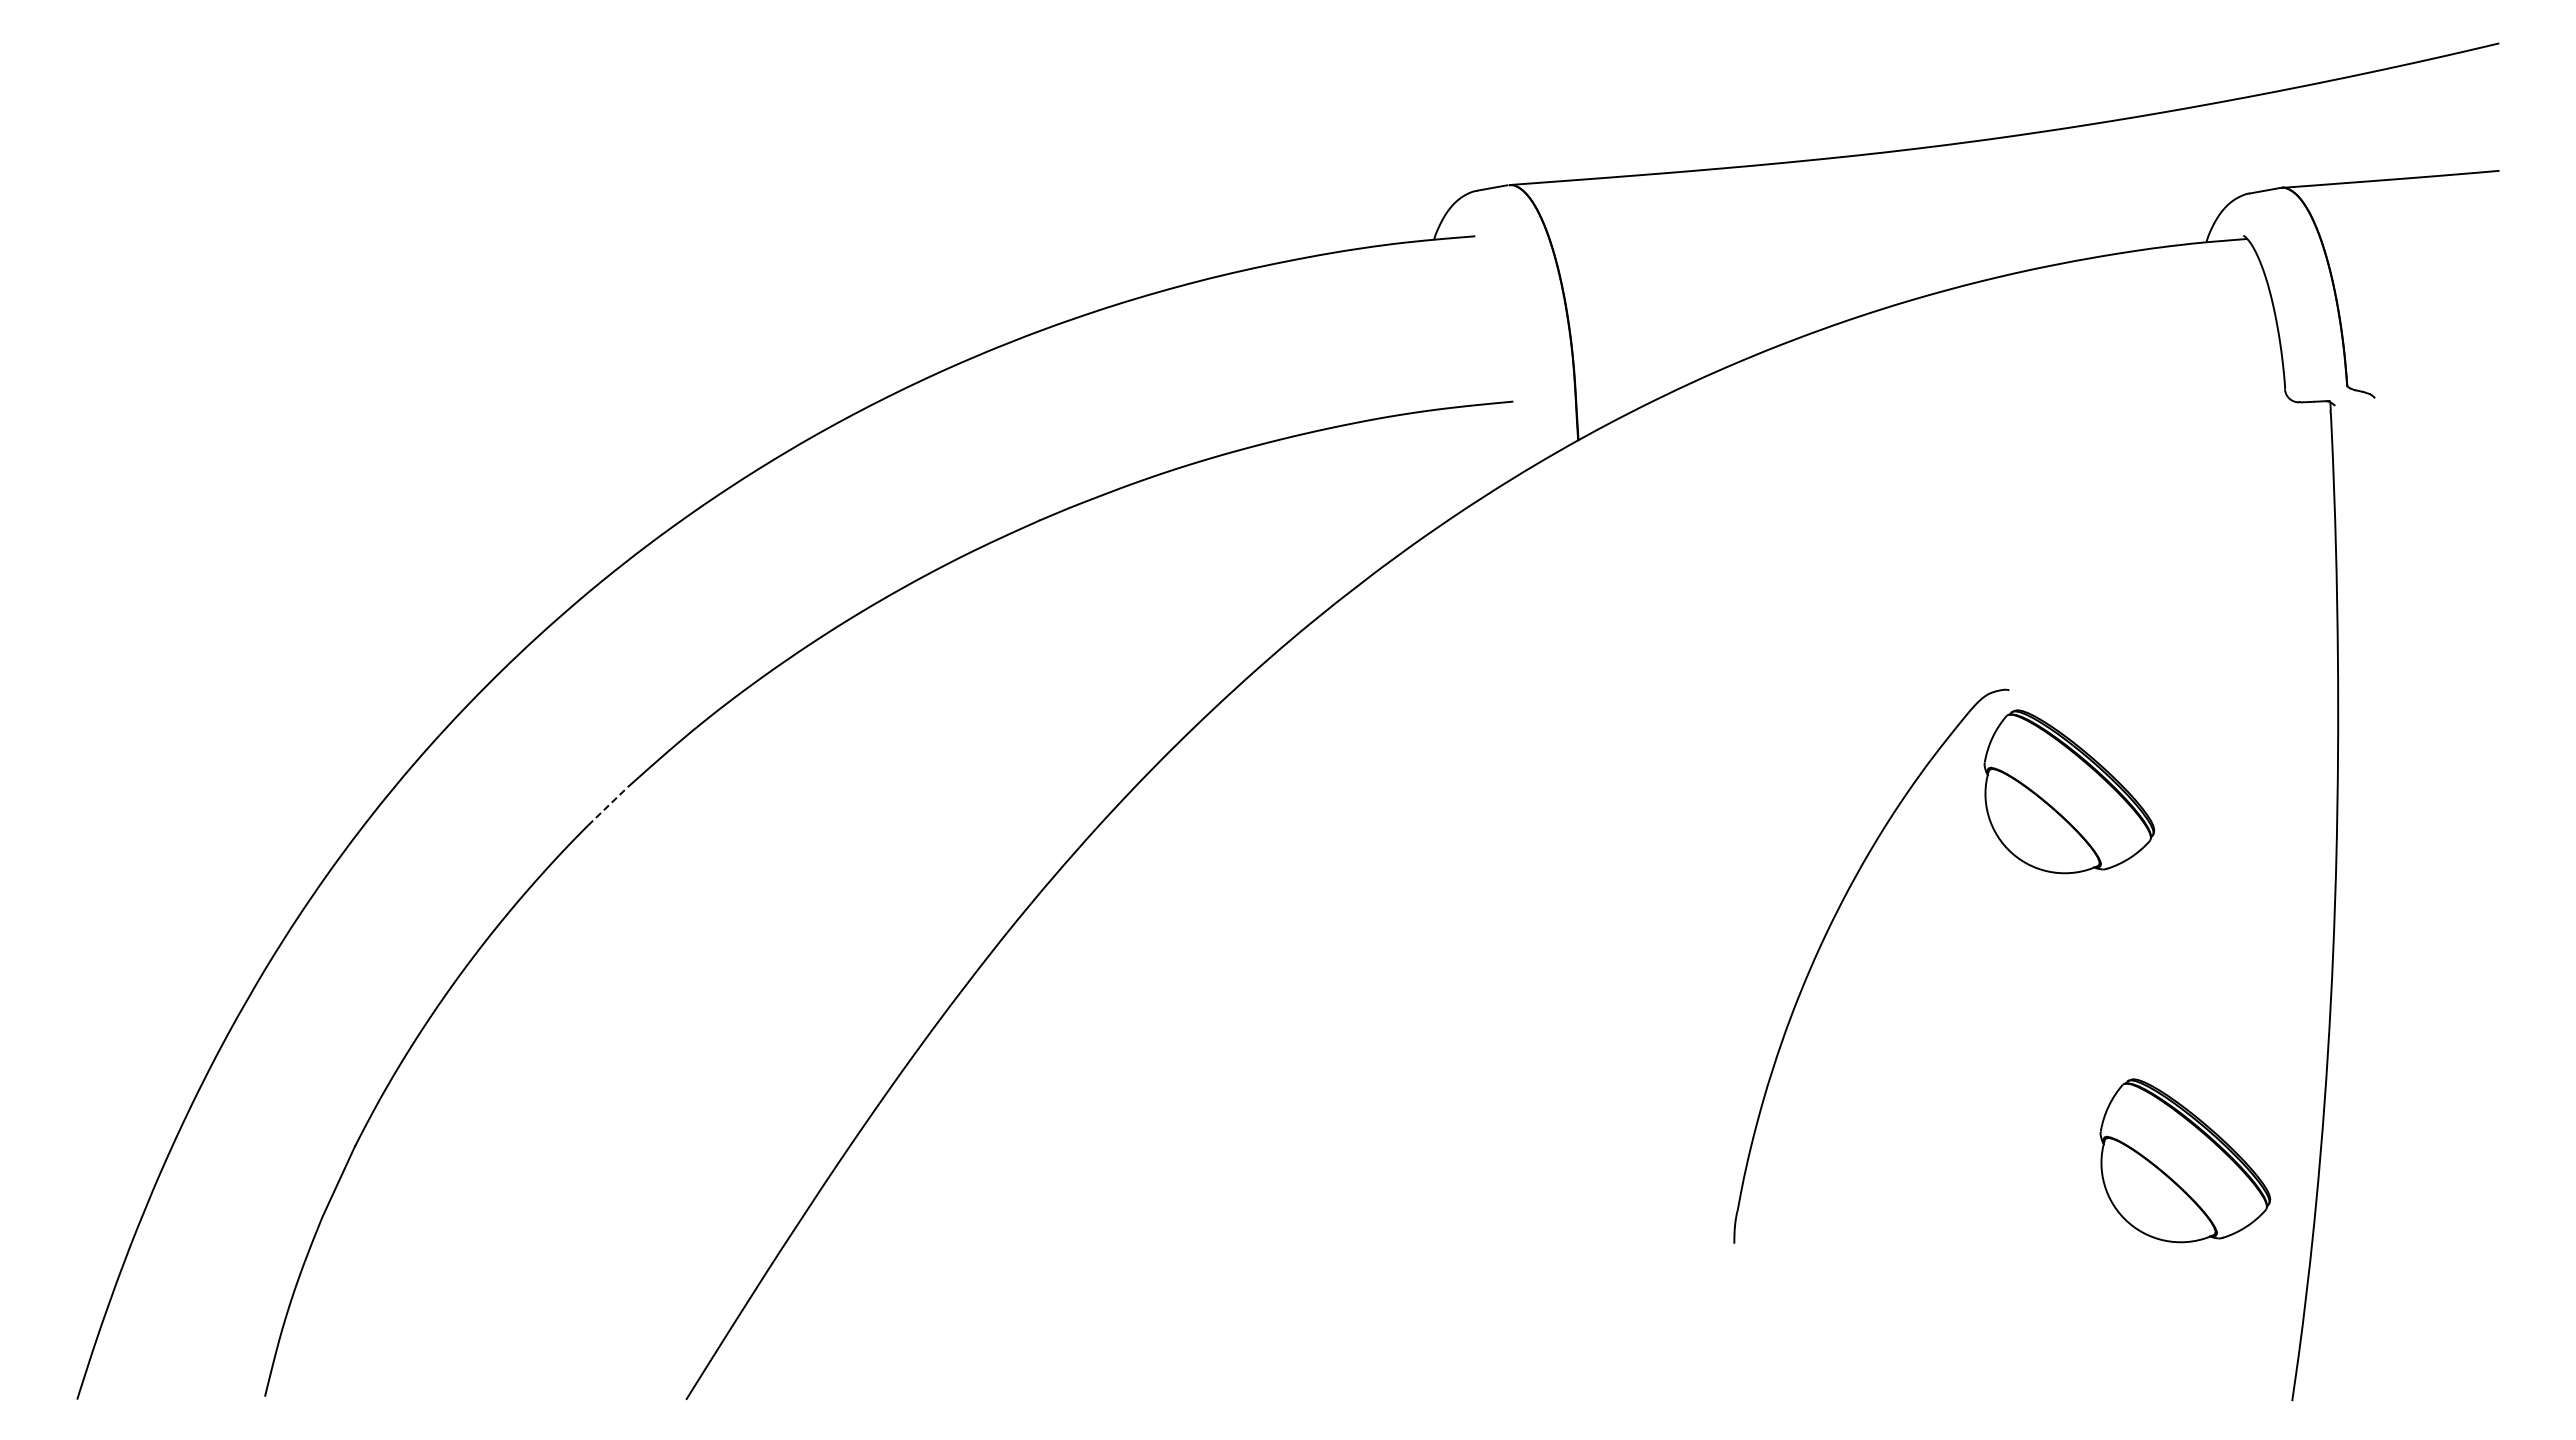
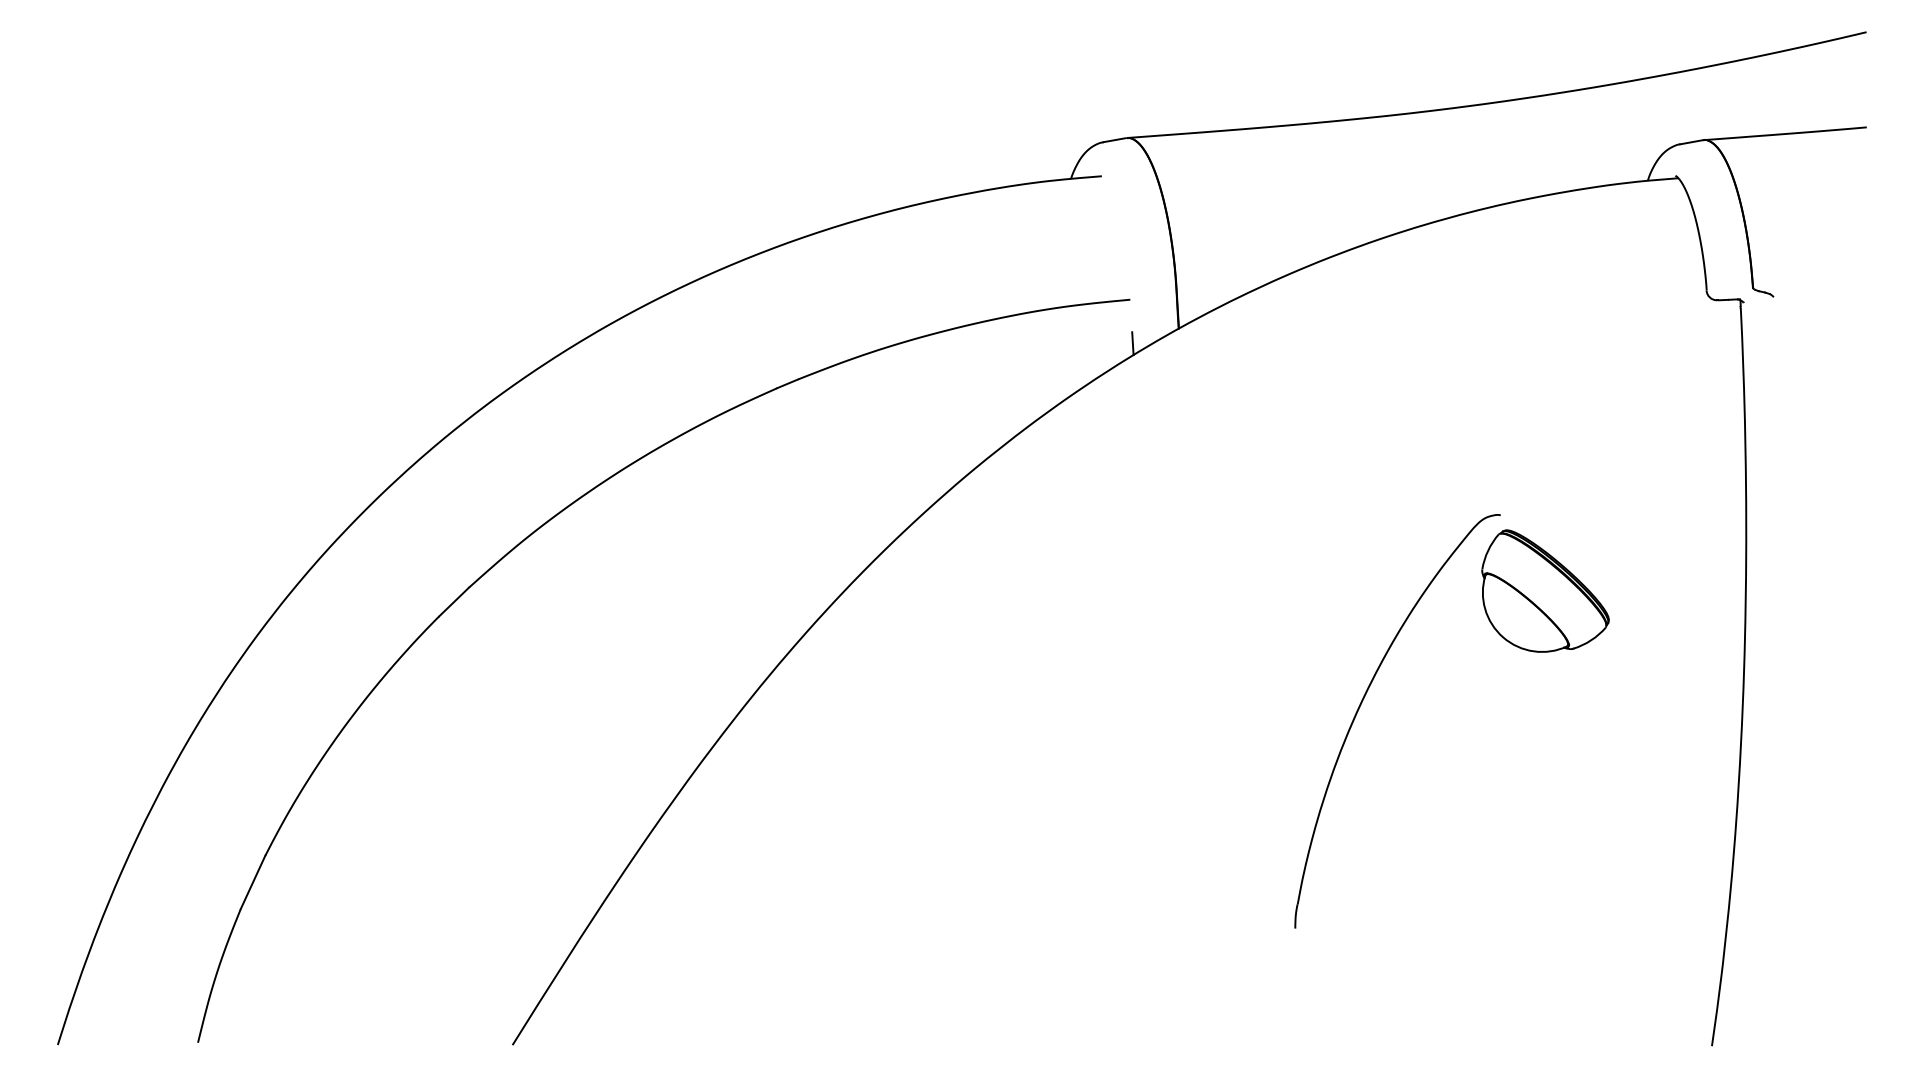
line: (1516, 460) -> (1132, 343), added
line: (607, 806) -> (453, 602), dashed -> solid
part: (2185, 1160) -> (1632, 866), removed

